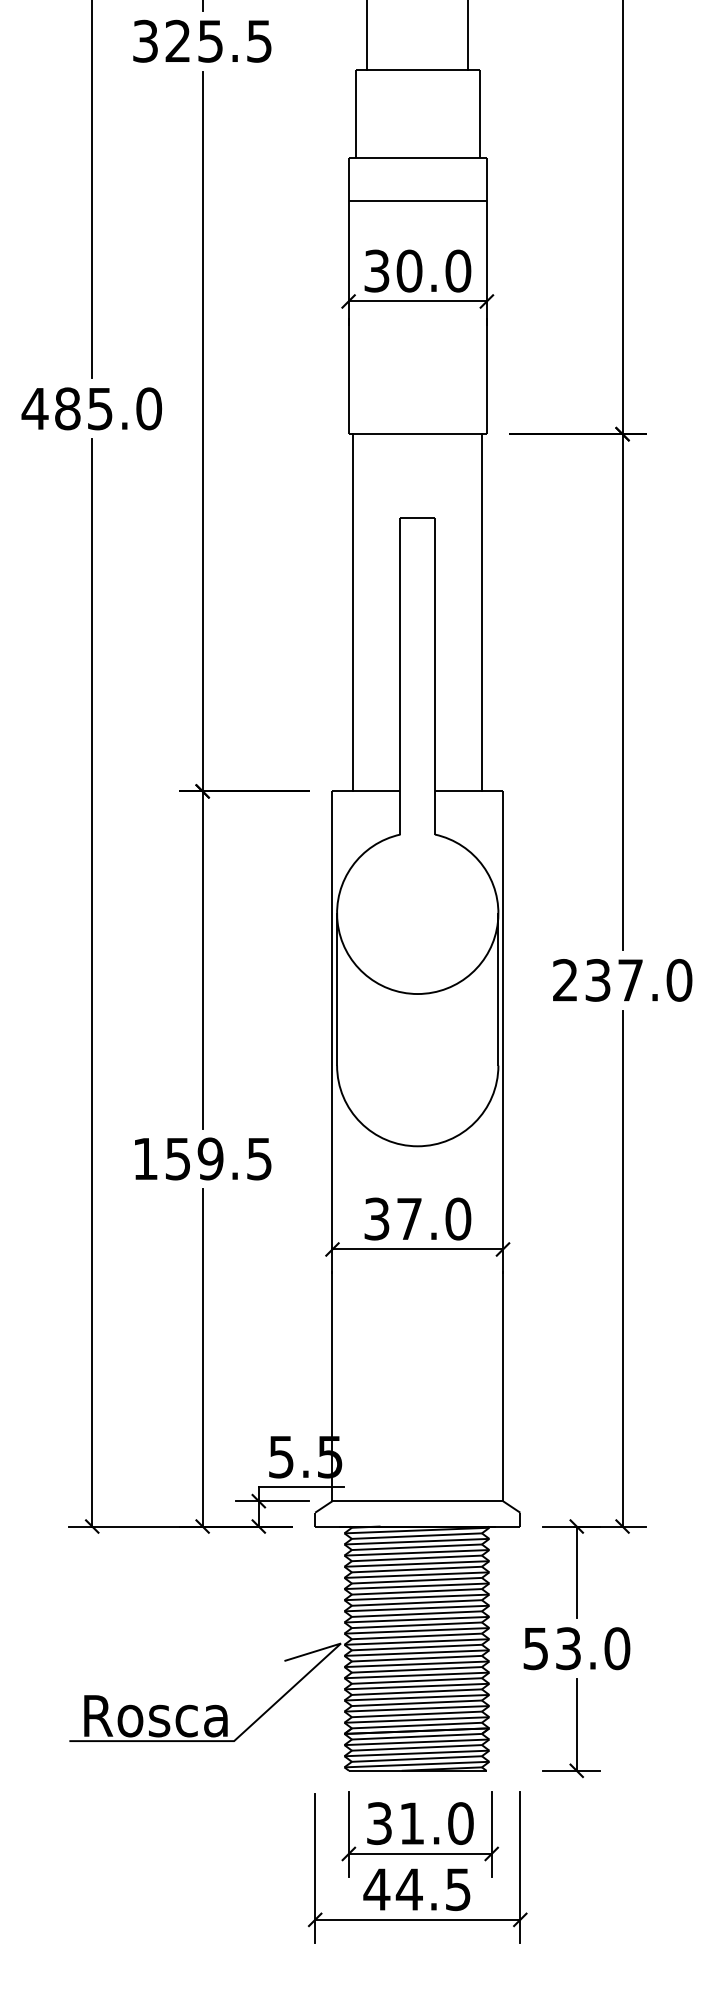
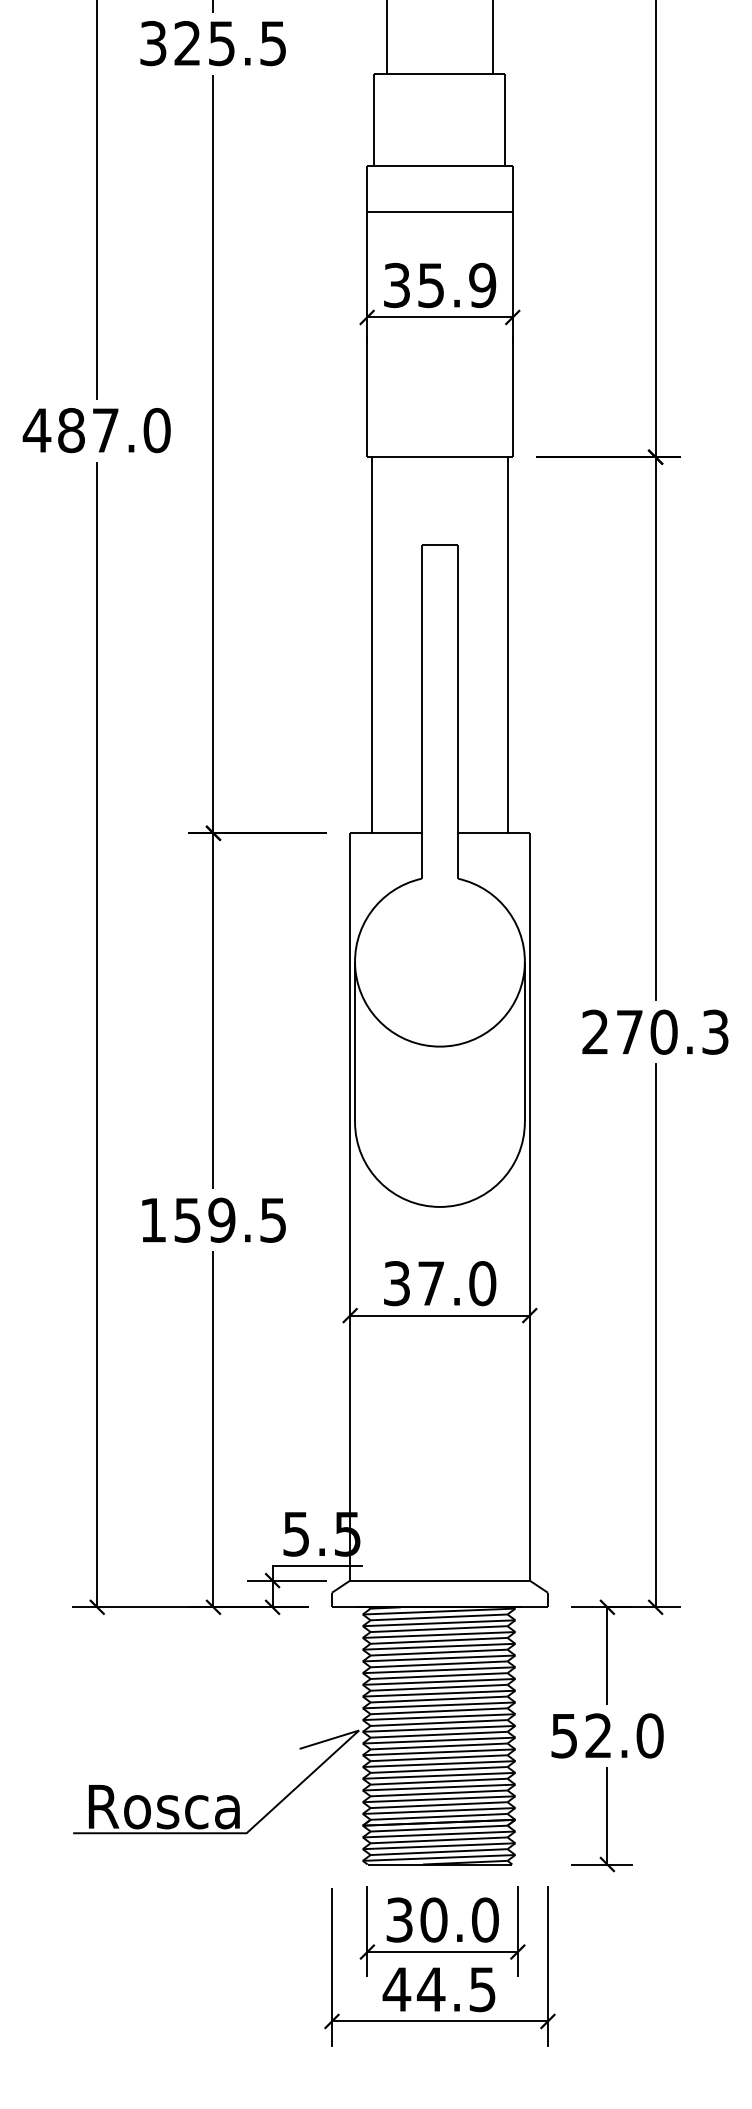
text: (433, 270) -> (456, 284), 30.0 -> 35.9
text: (100, 409) -> (105, 431), 485.0 -> 487.0
text: (638, 980) -> (672, 1032), 237.0 -> 270.3
text: (568, 1648) -> (598, 1735), 53.0 -> 52.0
text: (411, 1823) -> (433, 1919), 31.0 -> 30.0

